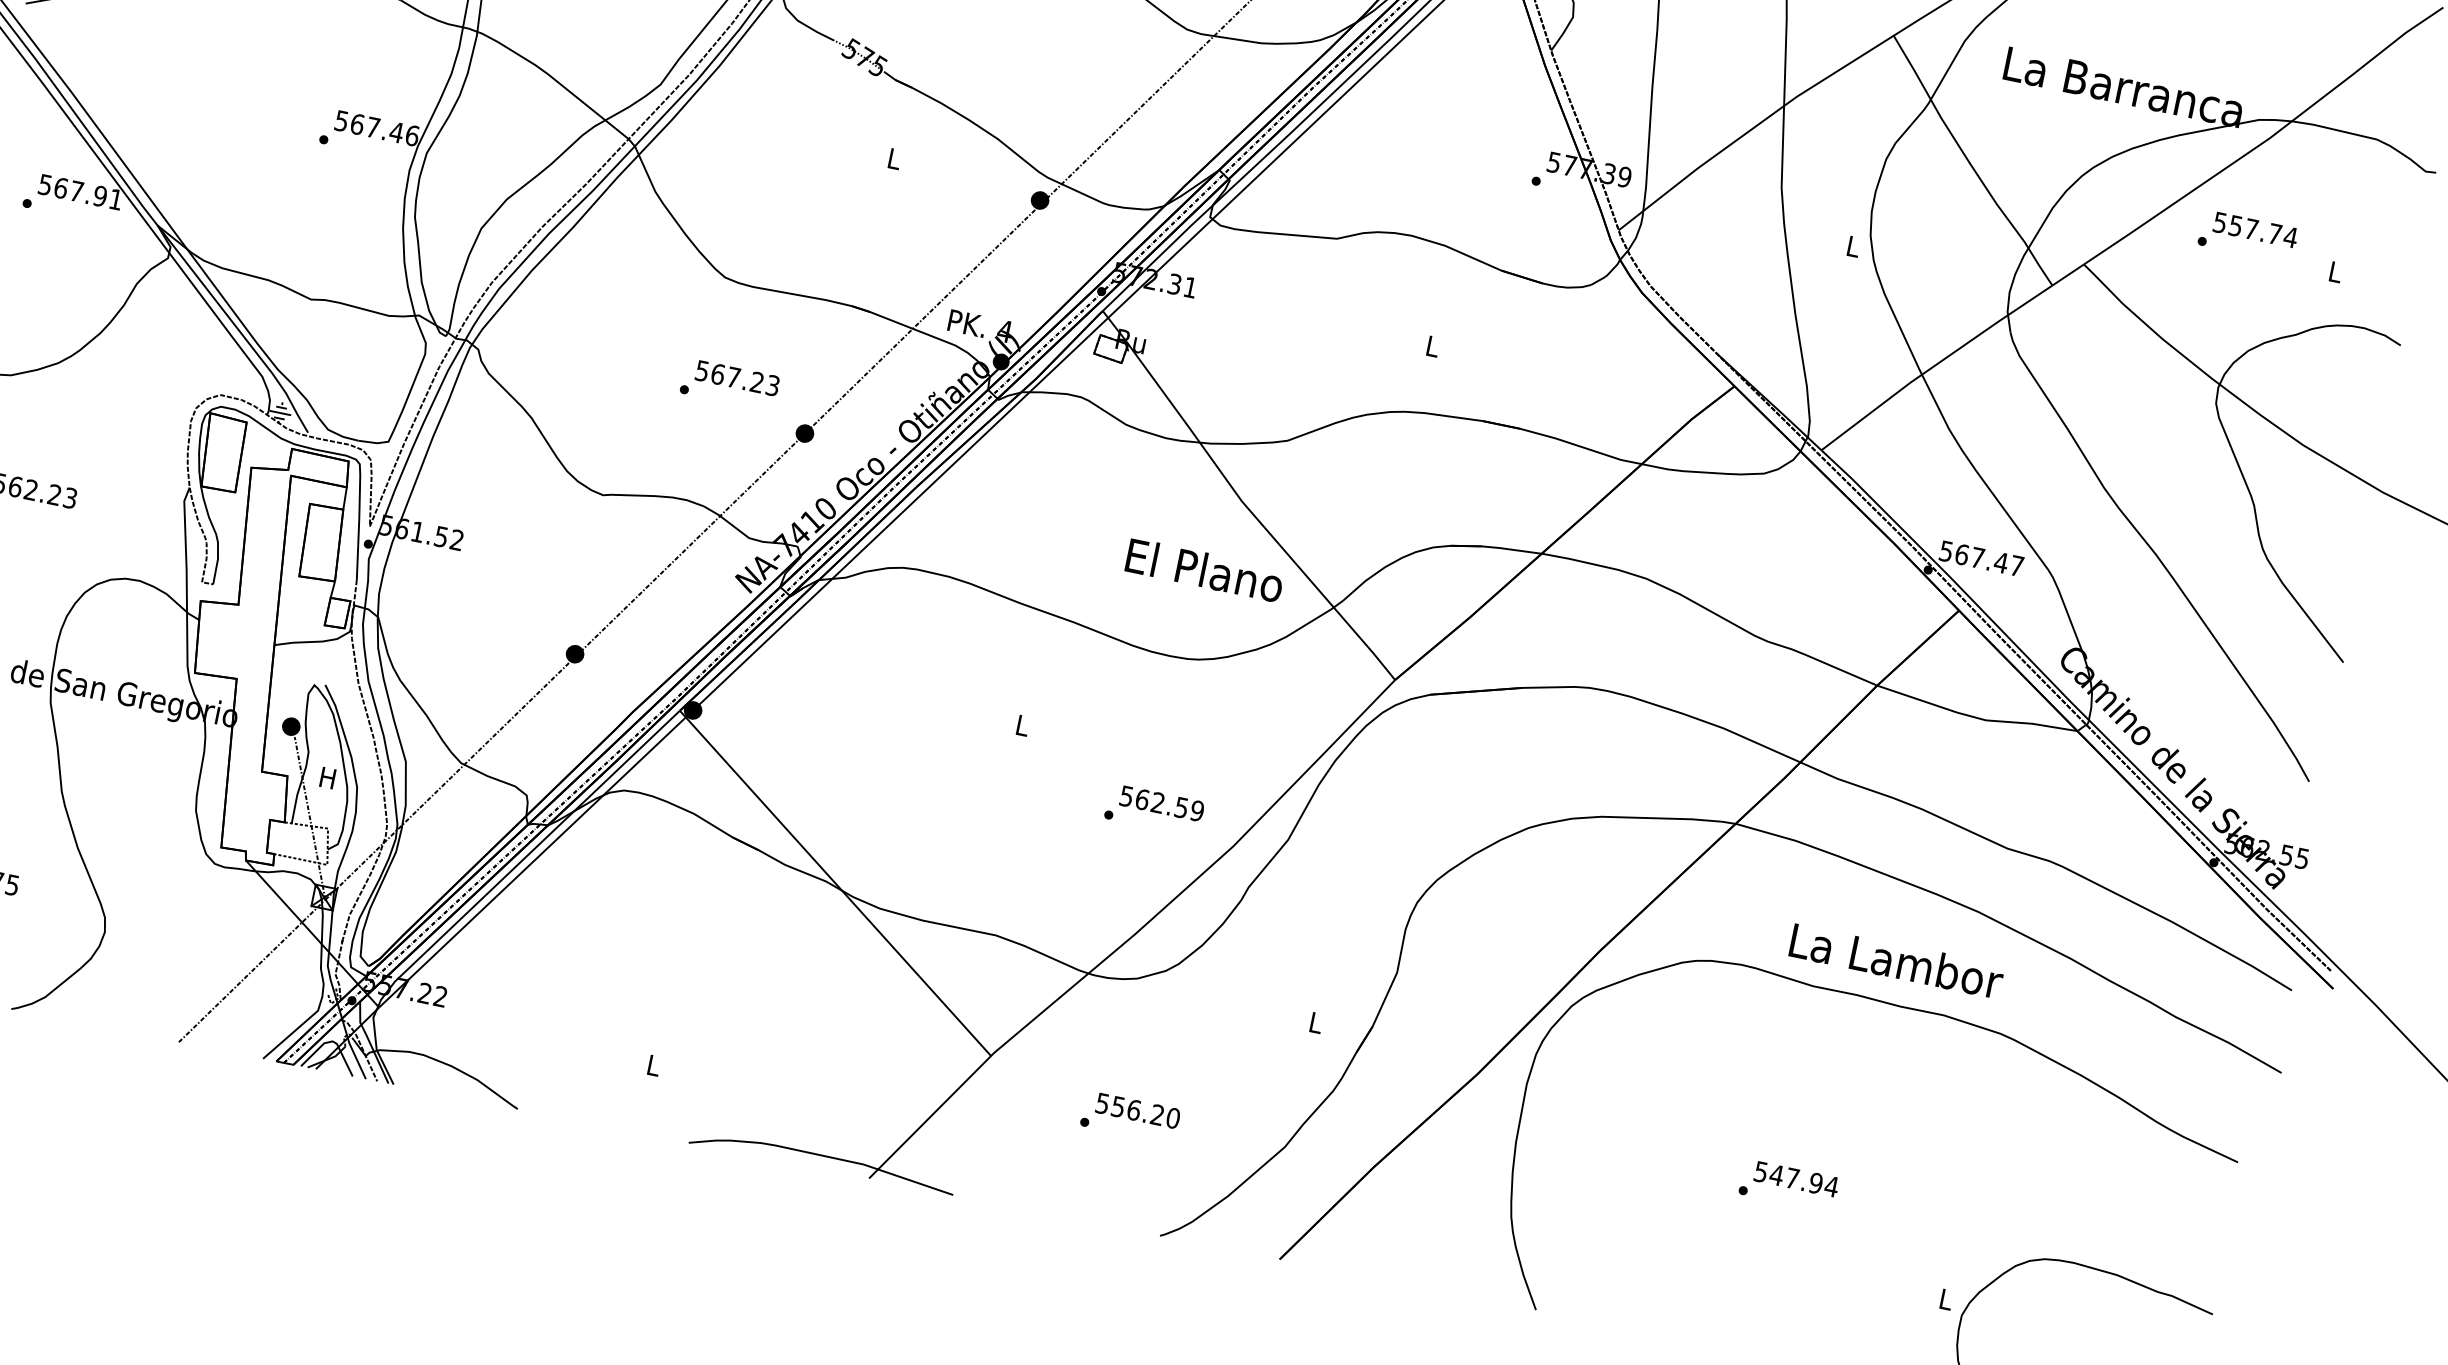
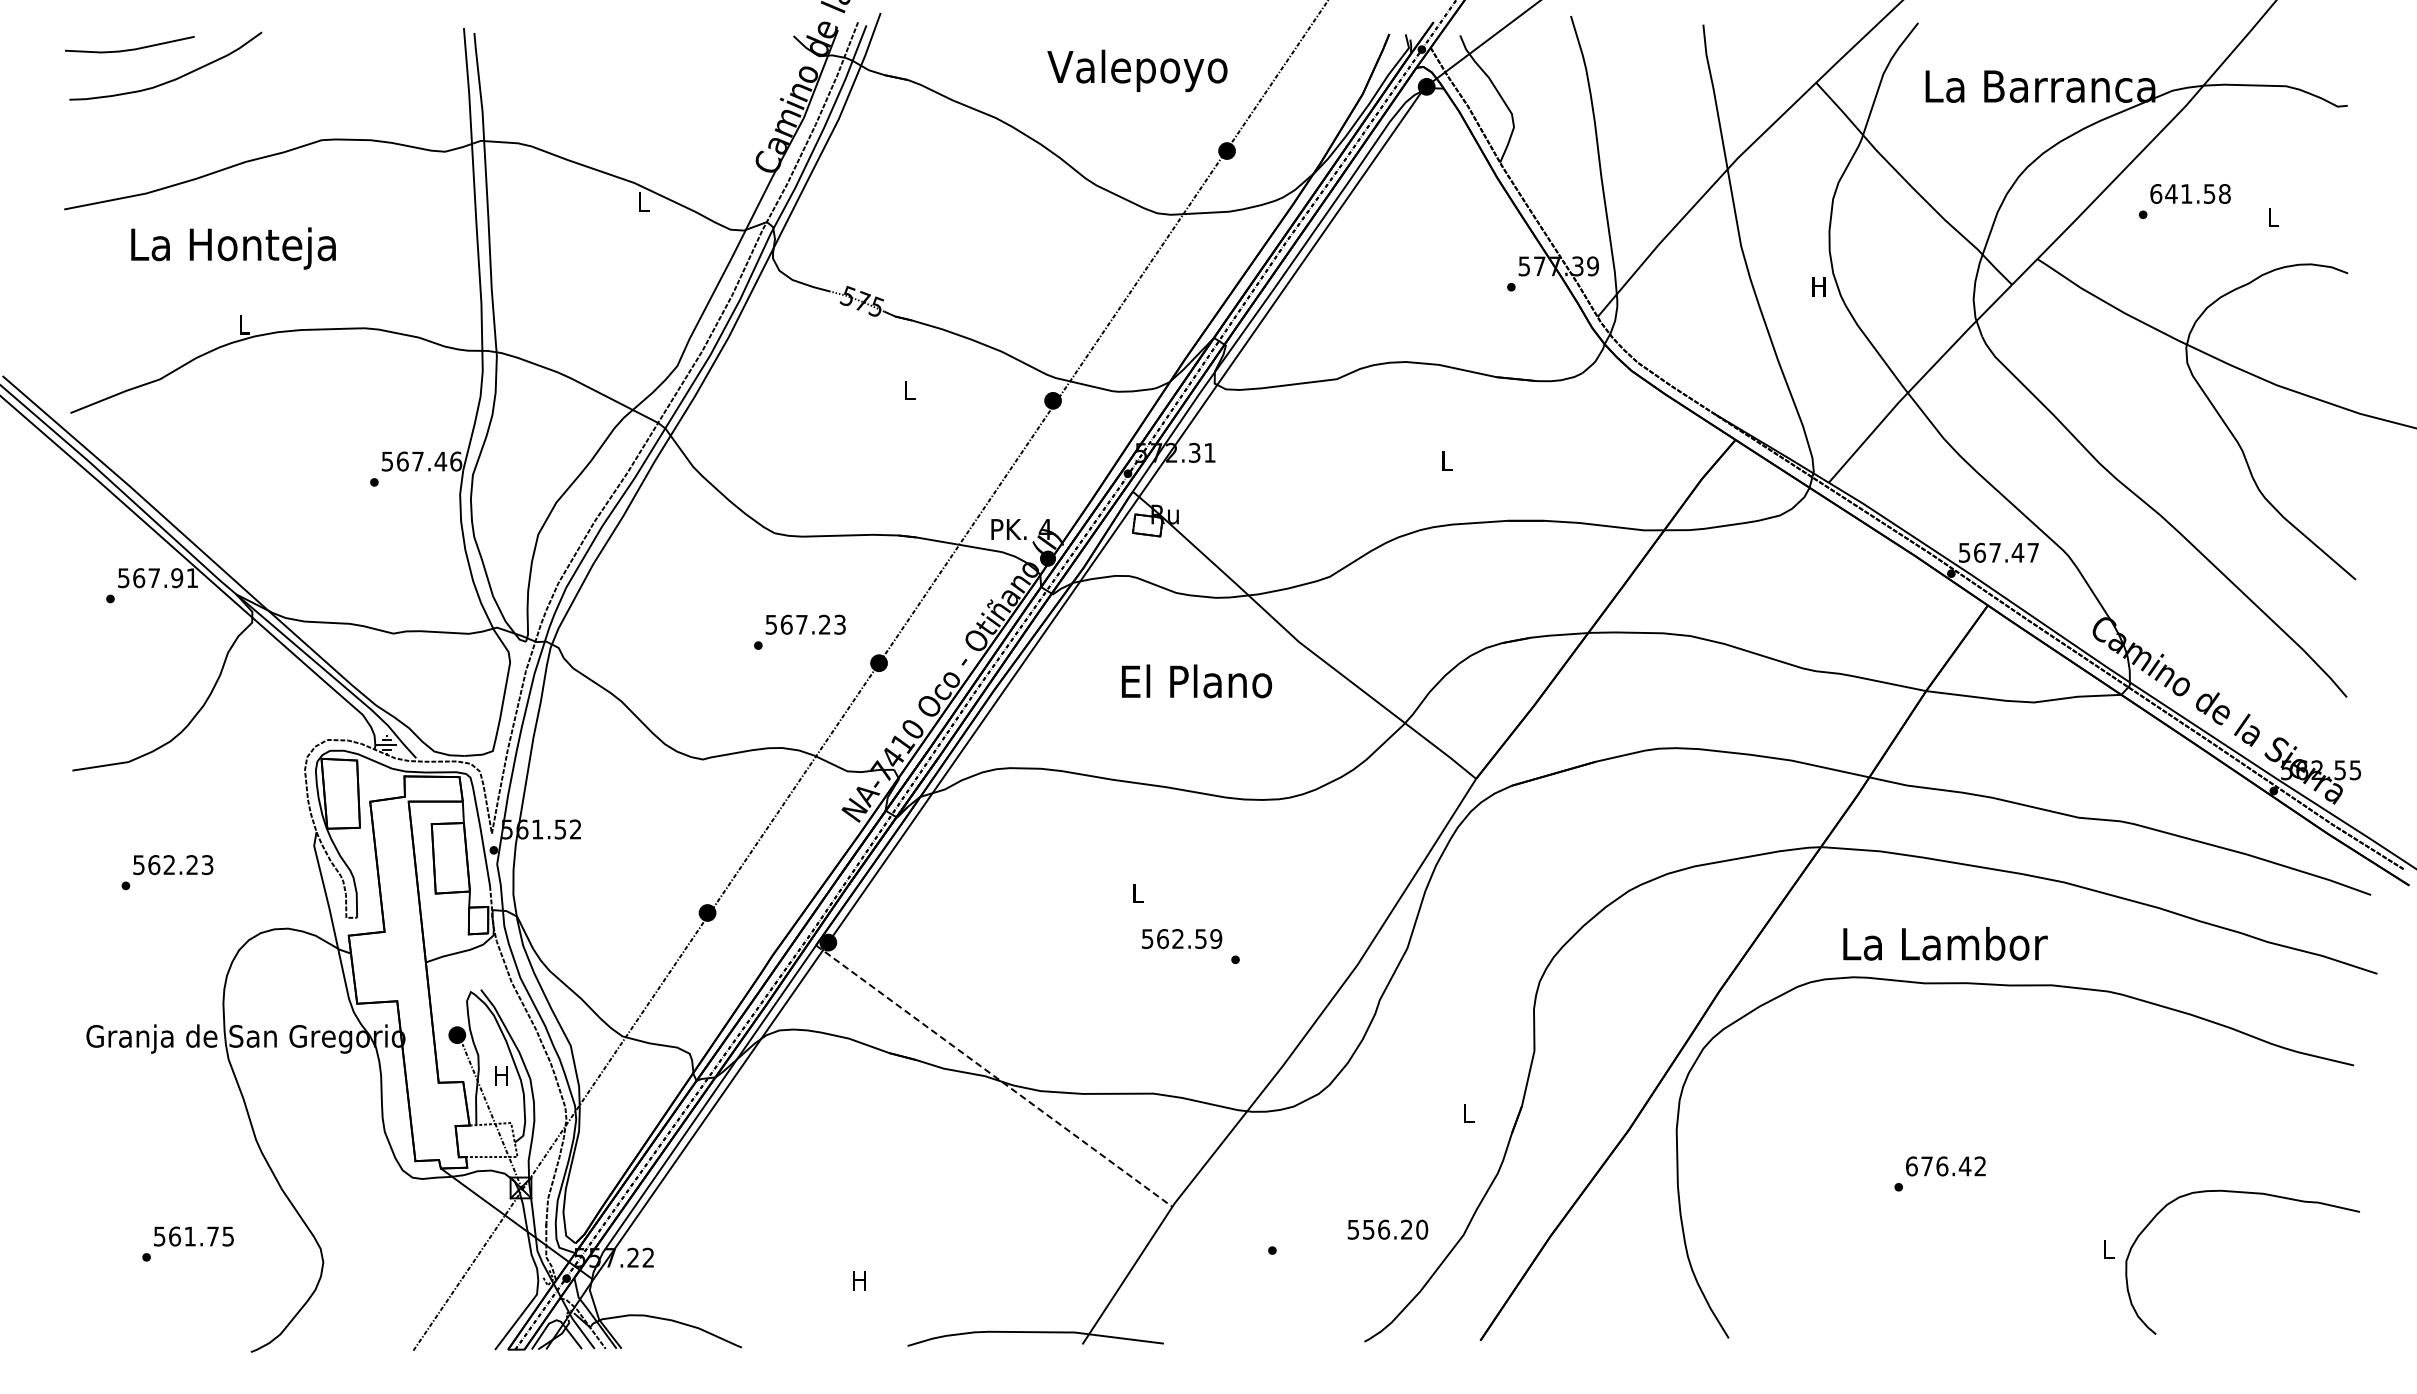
text: (2255, 229) -> (2190, 193), 557.74 -> 641.58
text: (1852, 246) -> (1818, 286), L -> H
text: (1205, 570) -> (1197, 681), moved
text: (1162, 803) -> (1182, 938), moved
line: (835, 883) -> (994, 1076), solid -> dashed
text: (1896, 960) -> (1945, 943), moved
text: (653, 1065) -> (859, 1280), L -> H
text: (1137, 1110) -> (1387, 1229), moved
text: (1796, 1179) -> (1946, 1166), 547.94 -> 676.42

